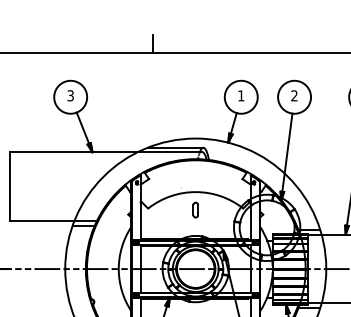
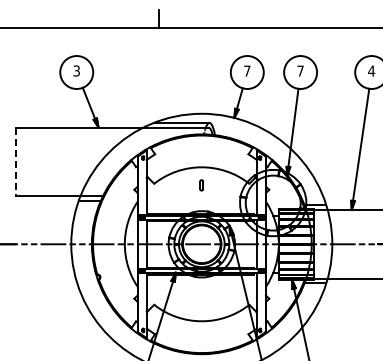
text: (241, 95) -> (247, 70), 1 -> 7
text: (294, 95) -> (300, 70), 2 -> 7
line: (10, 187) -> (16, 162), solid -> dashed
part: (195, 210) -> (201, 185), size x0.7

